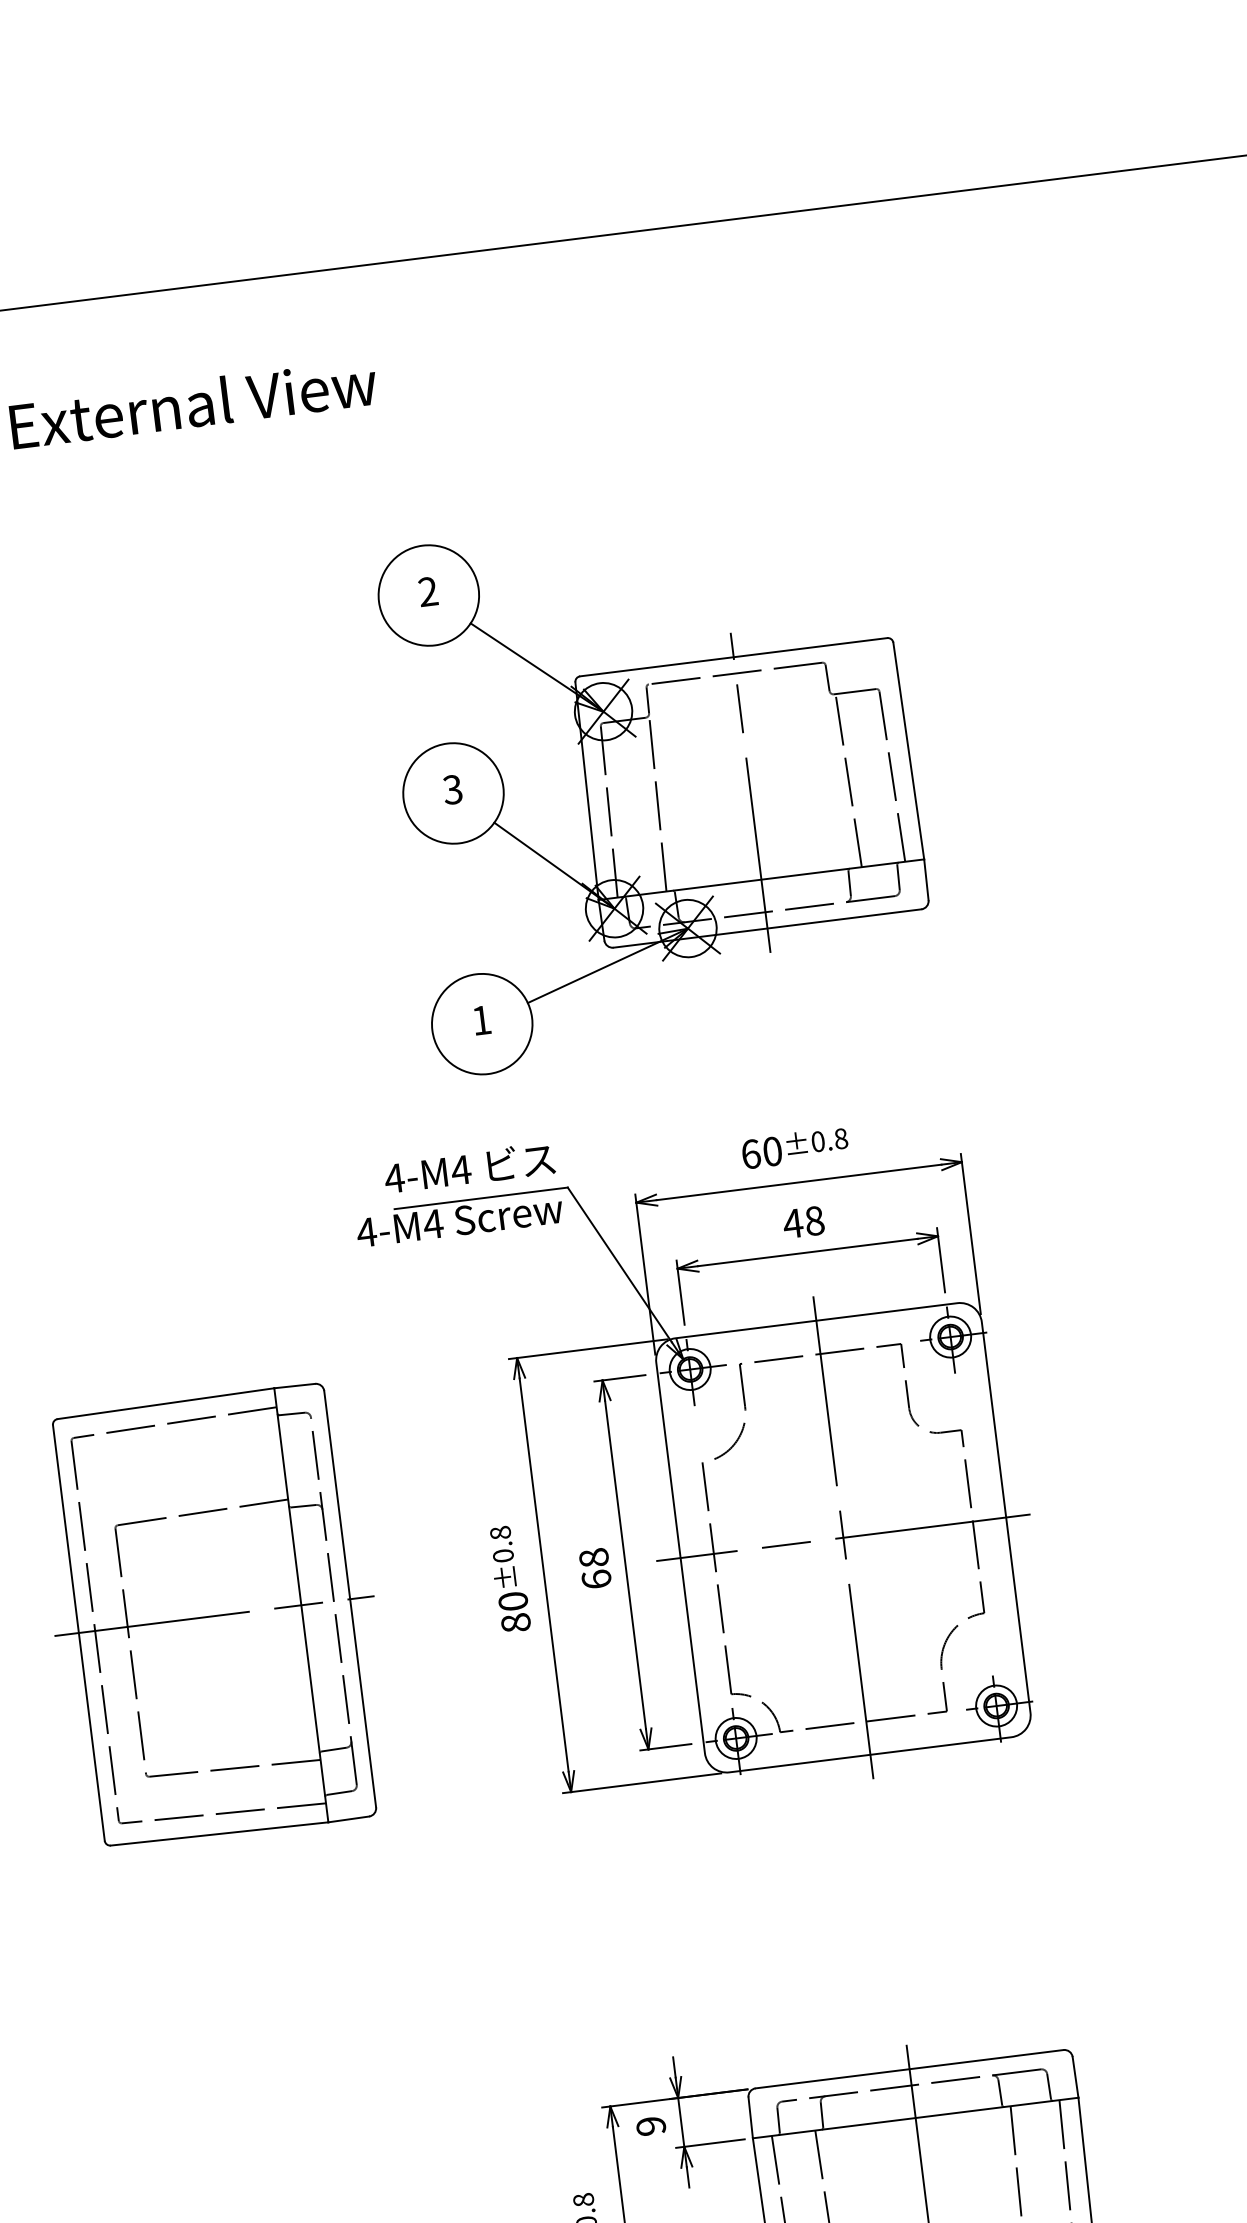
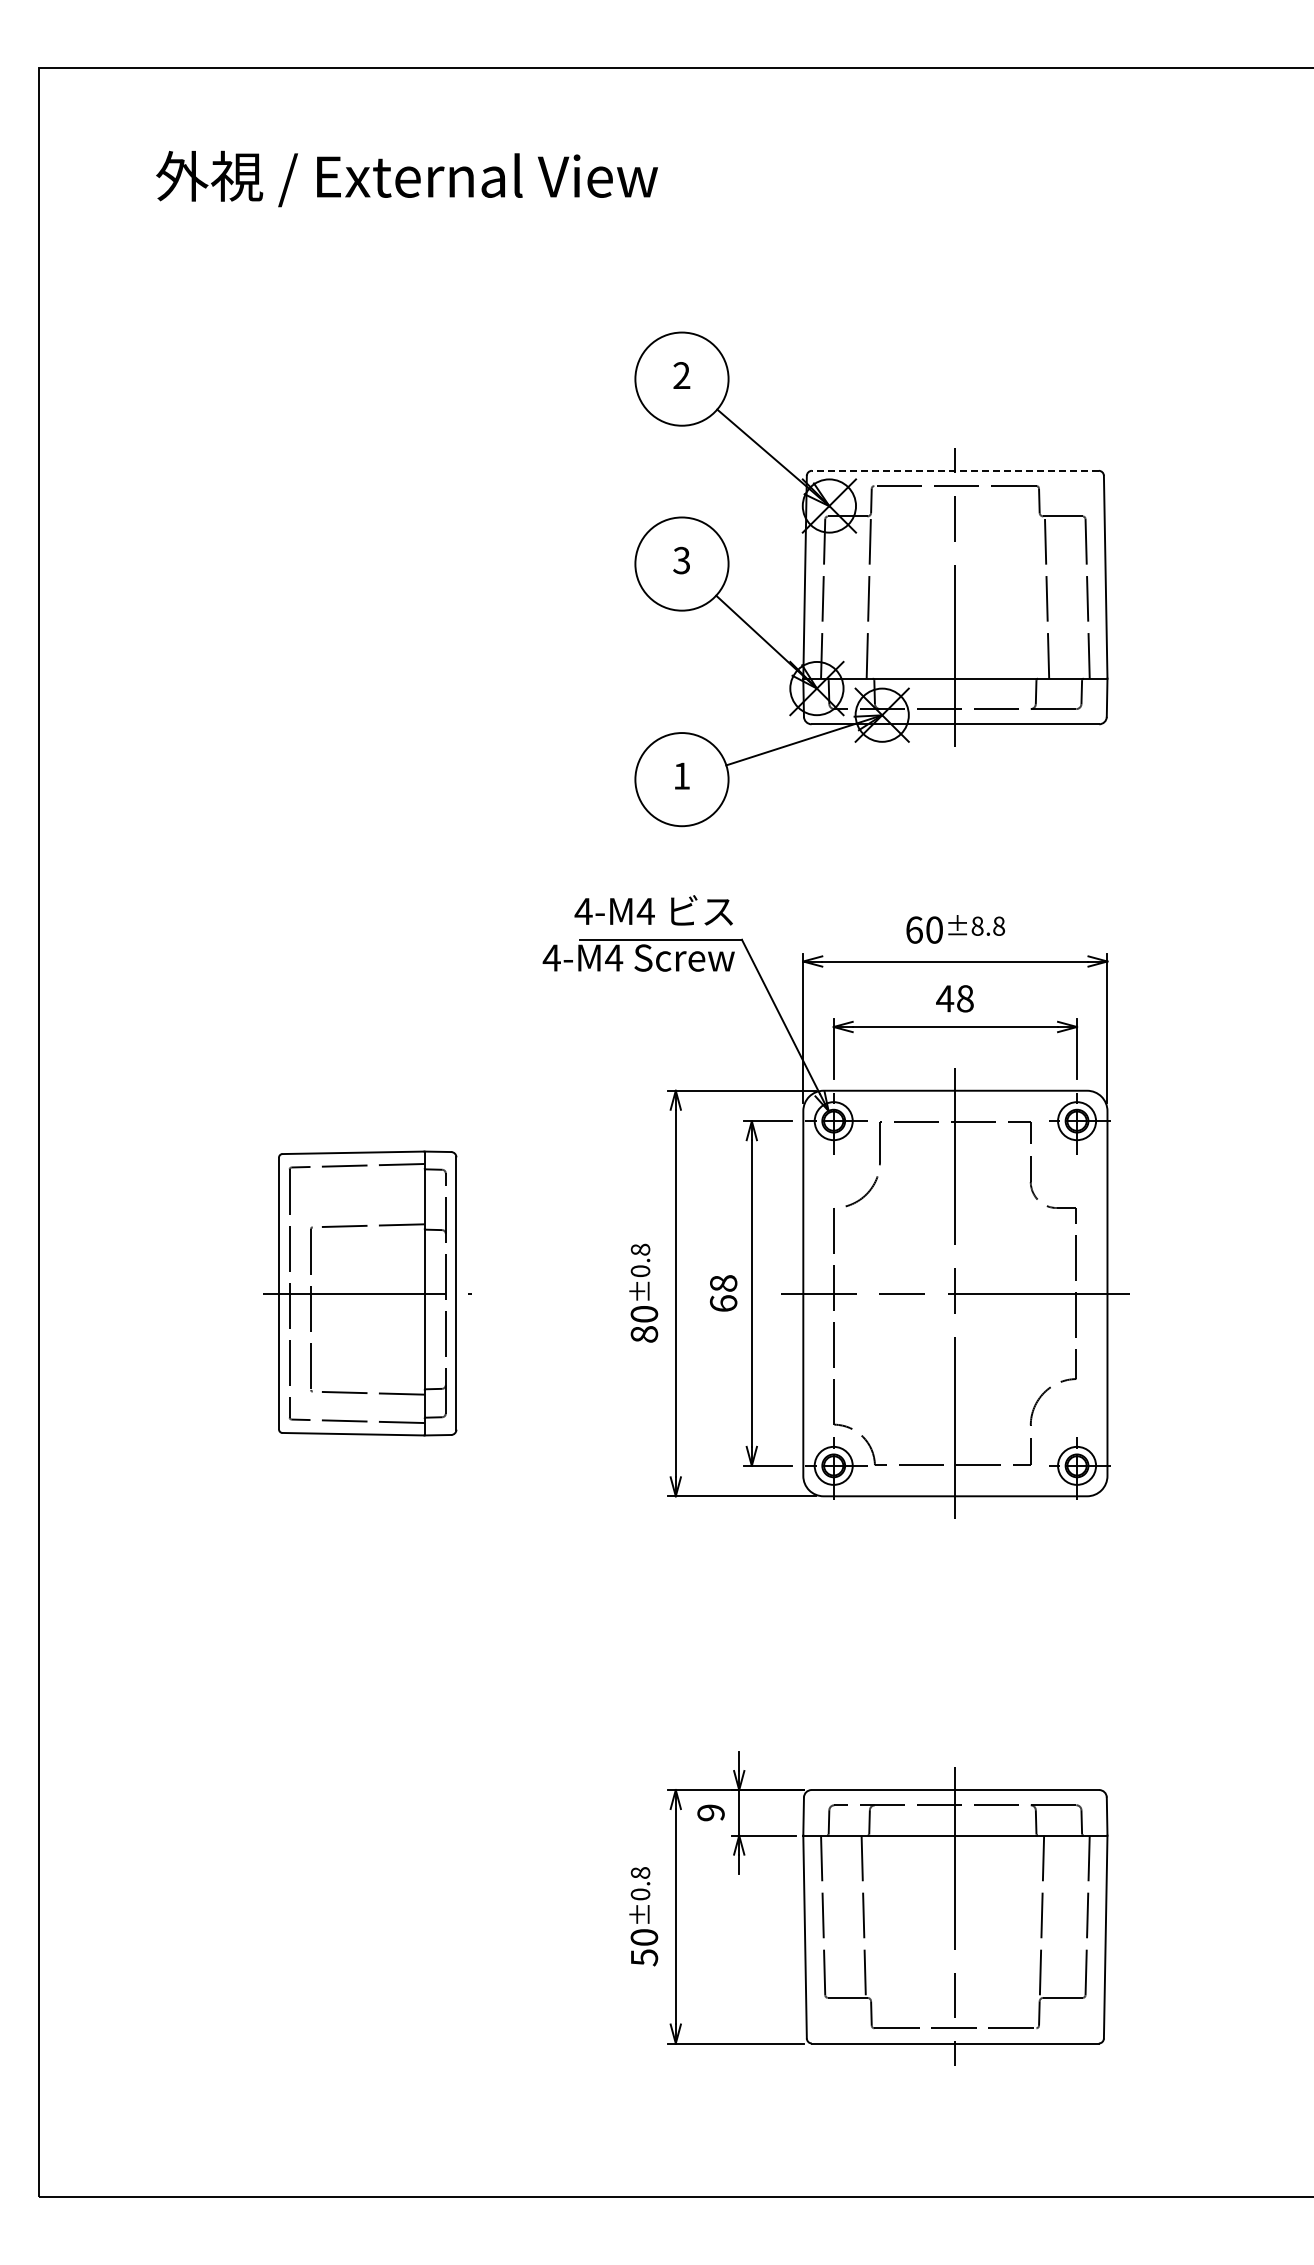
line: (732, 656) -> (954, 470), solid -> dashed
text: (818, 1141) -> (977, 926), ±0.8 -> ±8.8
part: (214, 1616) -> (367, 1293), size x0.7

